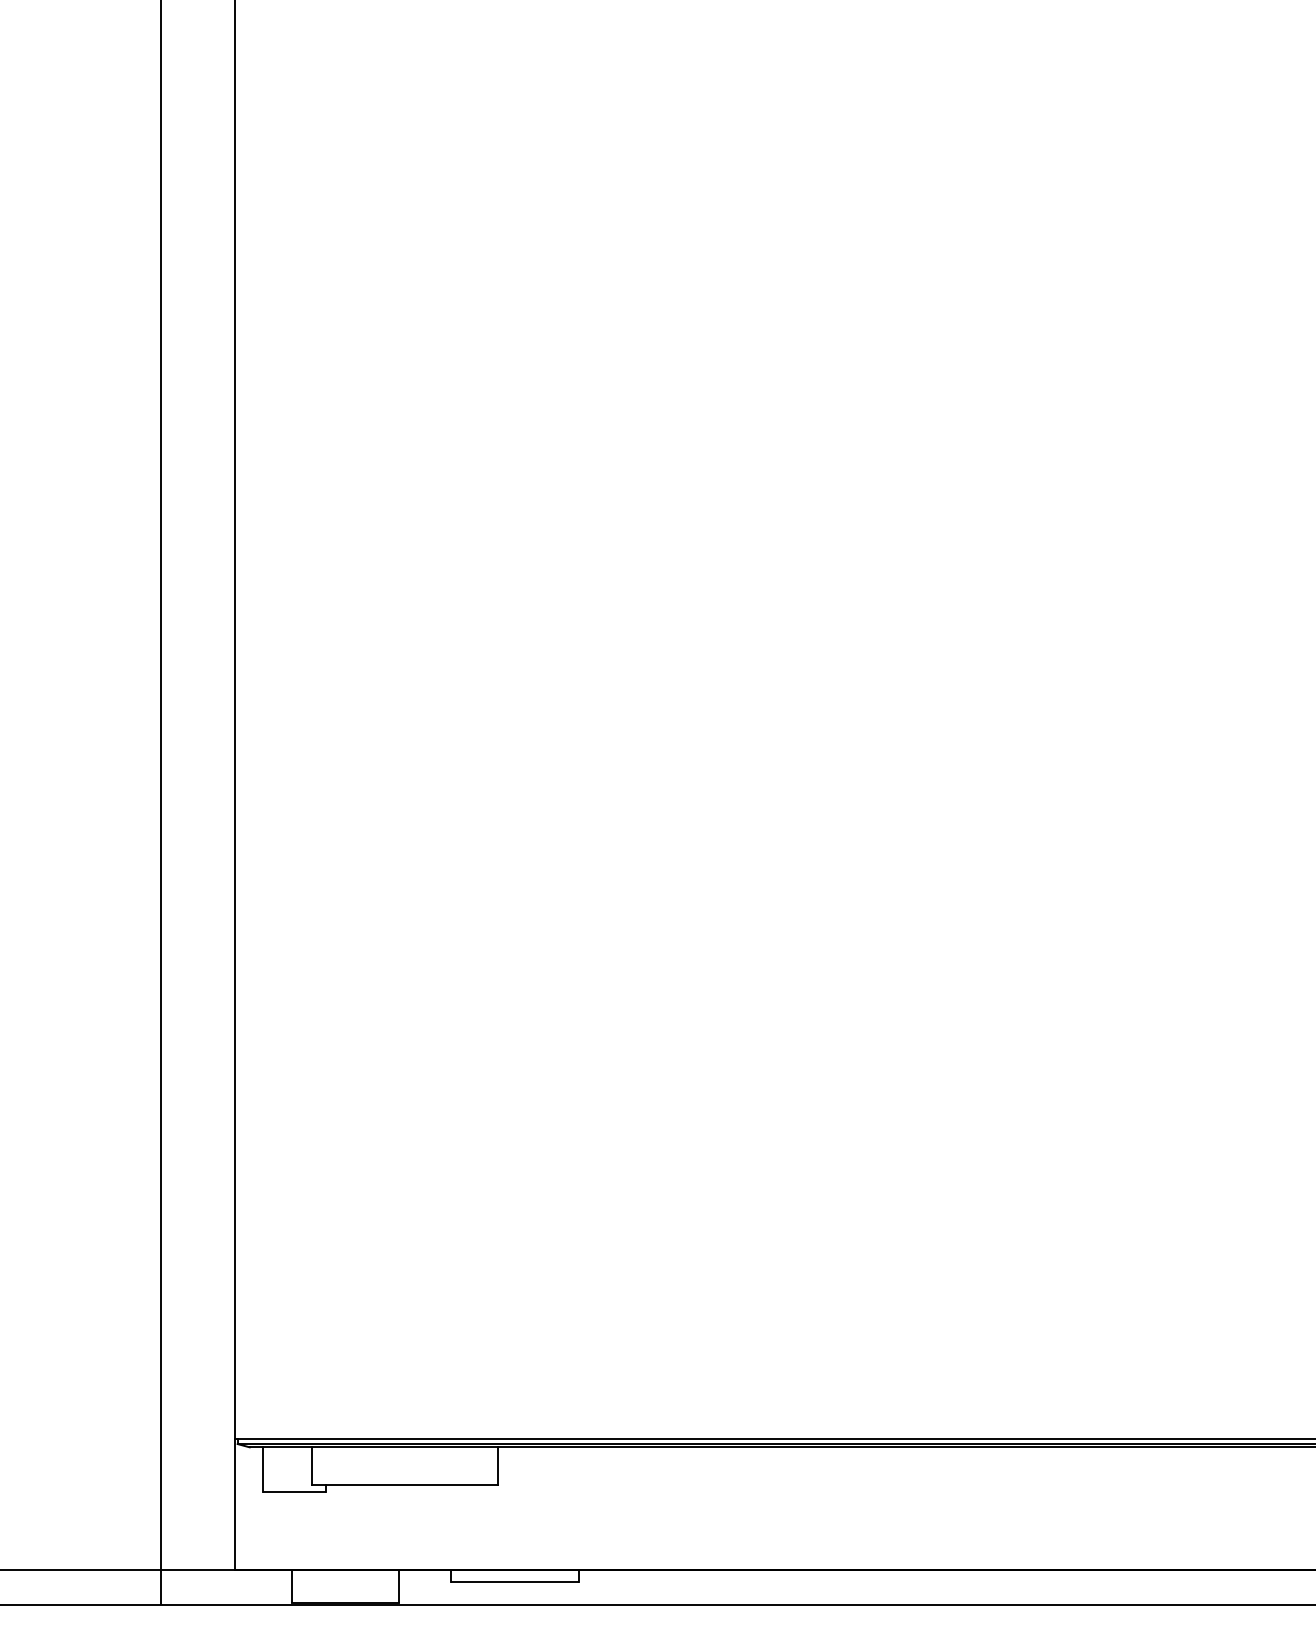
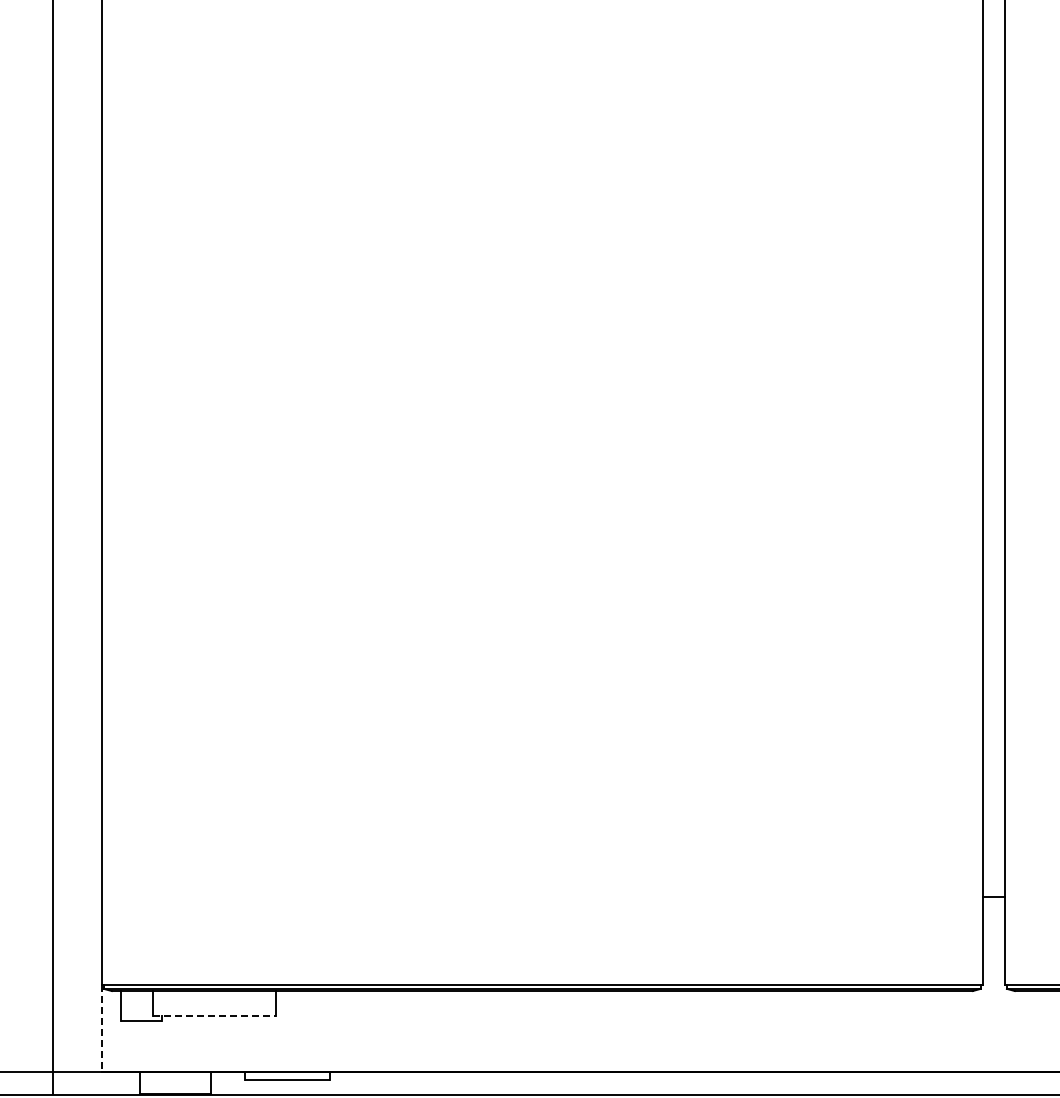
line: (404, 1484) -> (214, 1015), solid -> dashed
line: (235, 1505) -> (102, 1029), solid -> dashed

